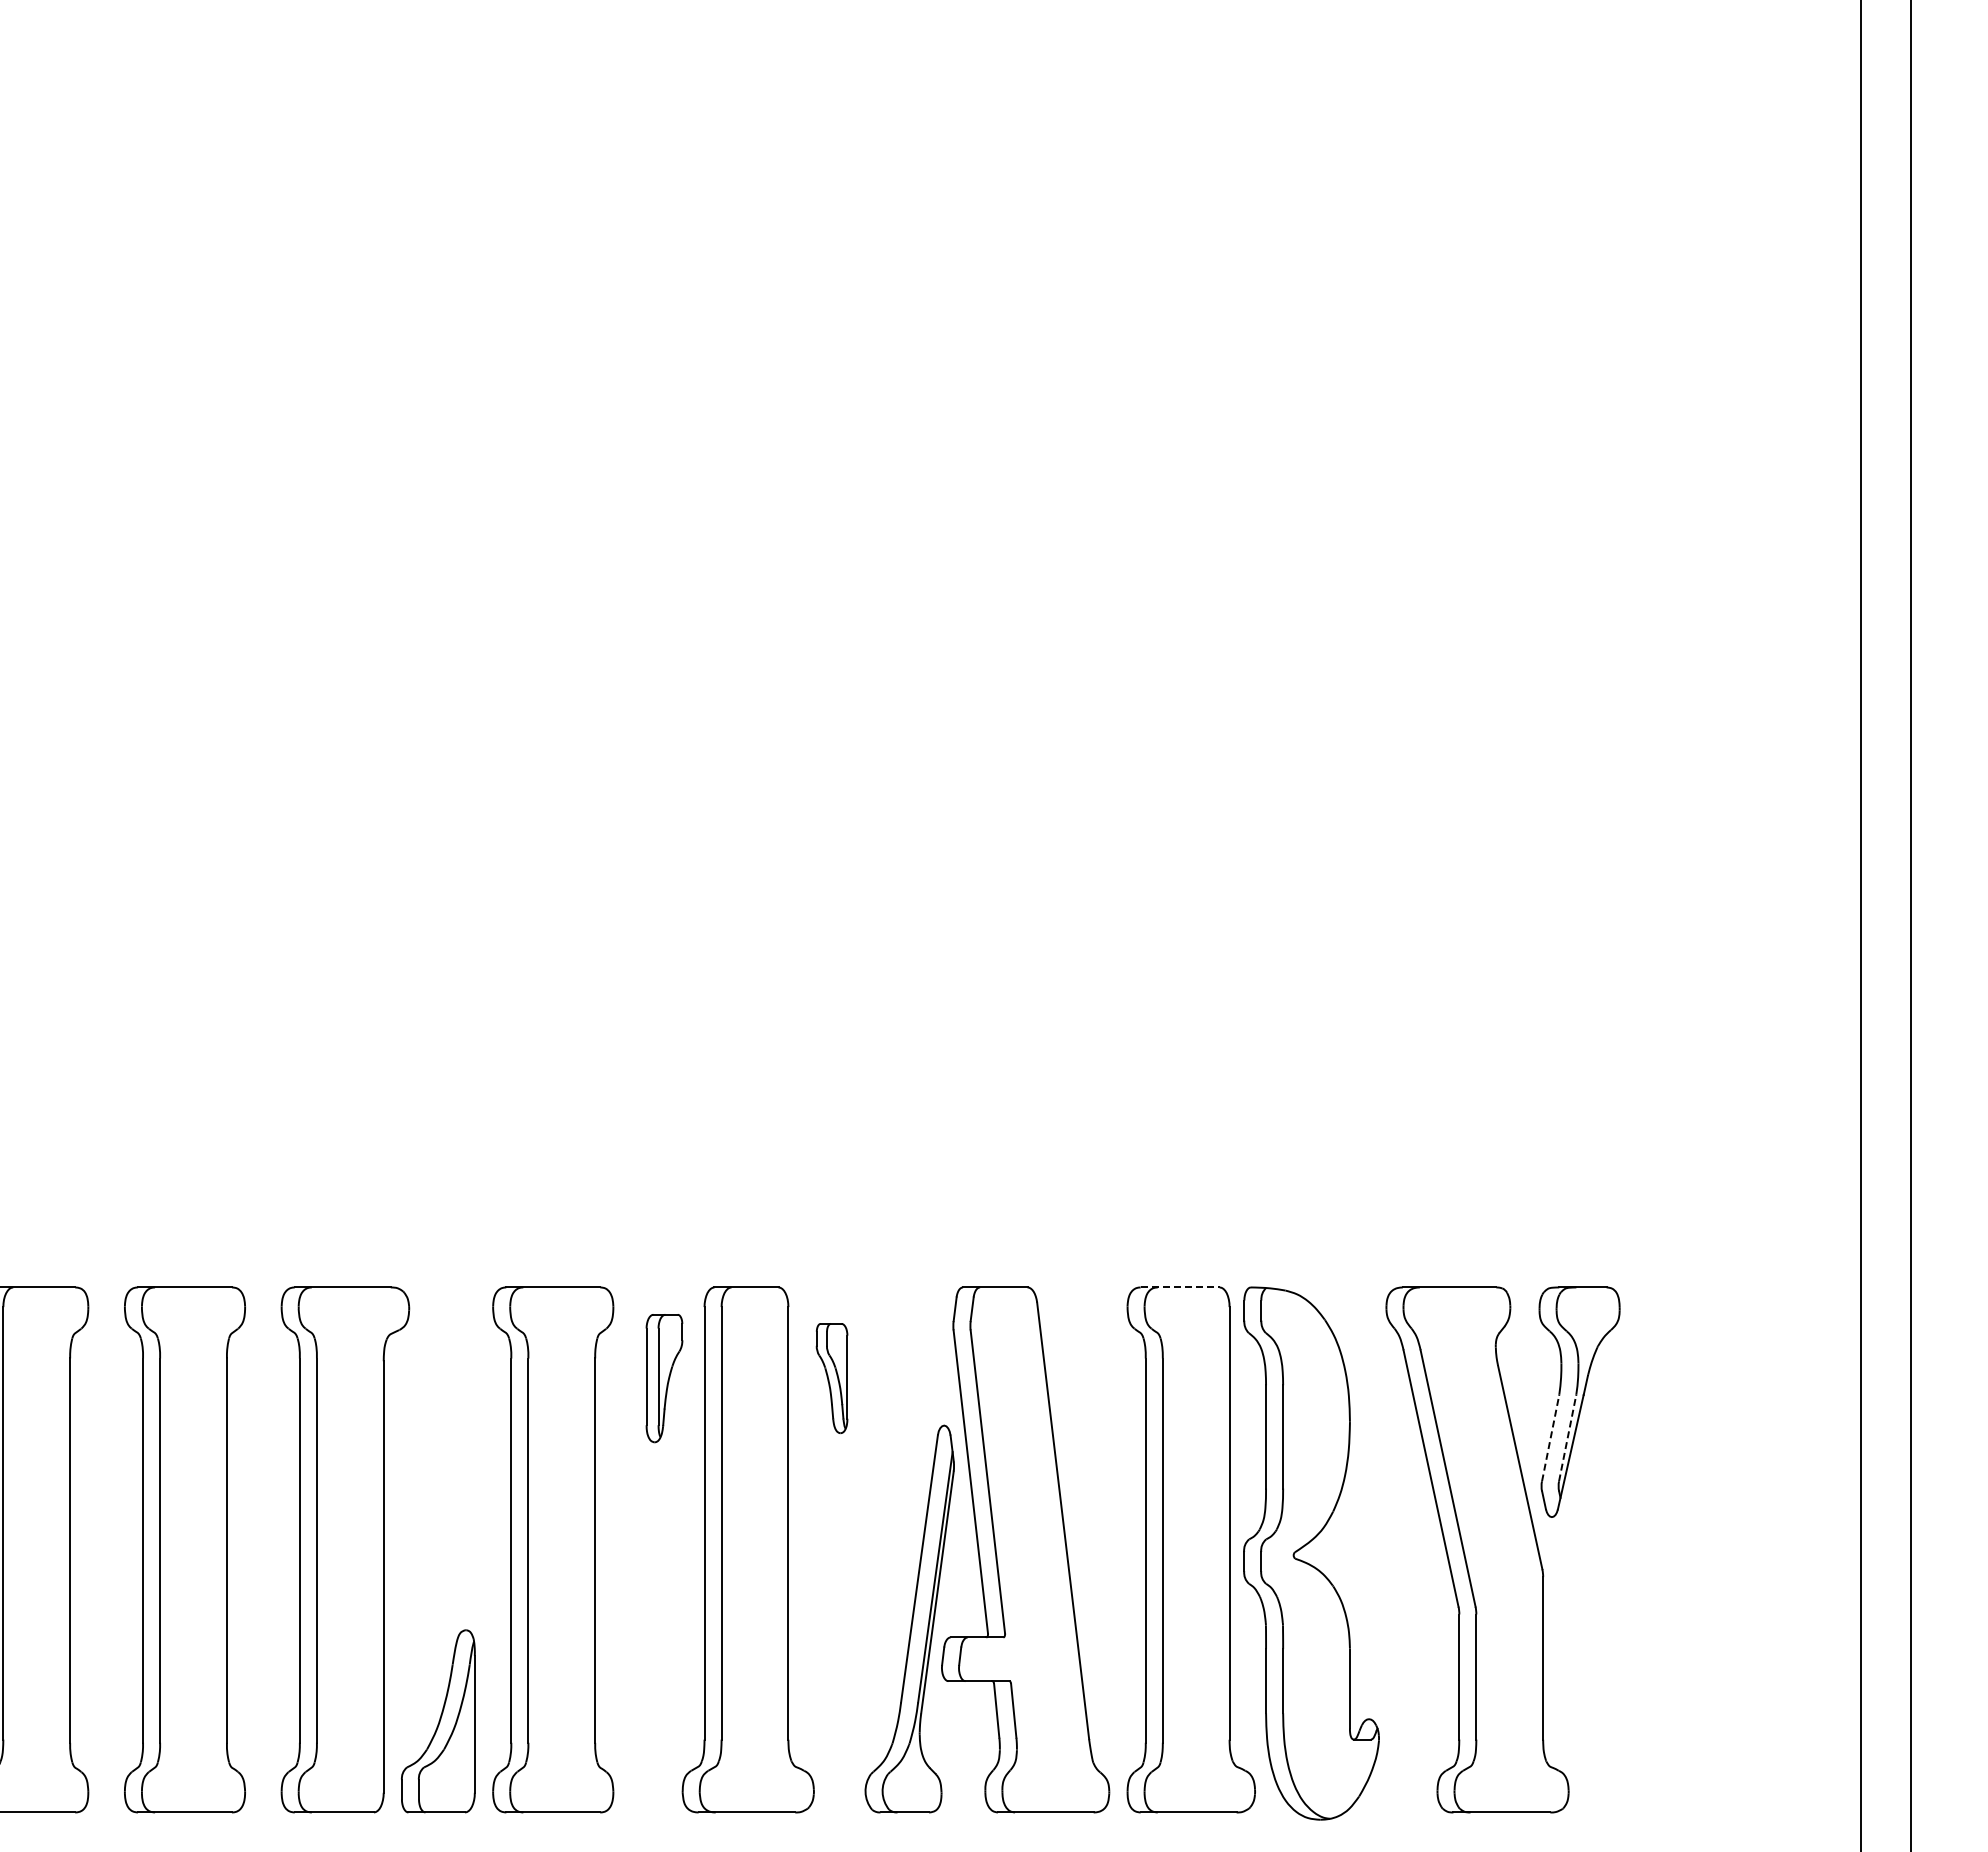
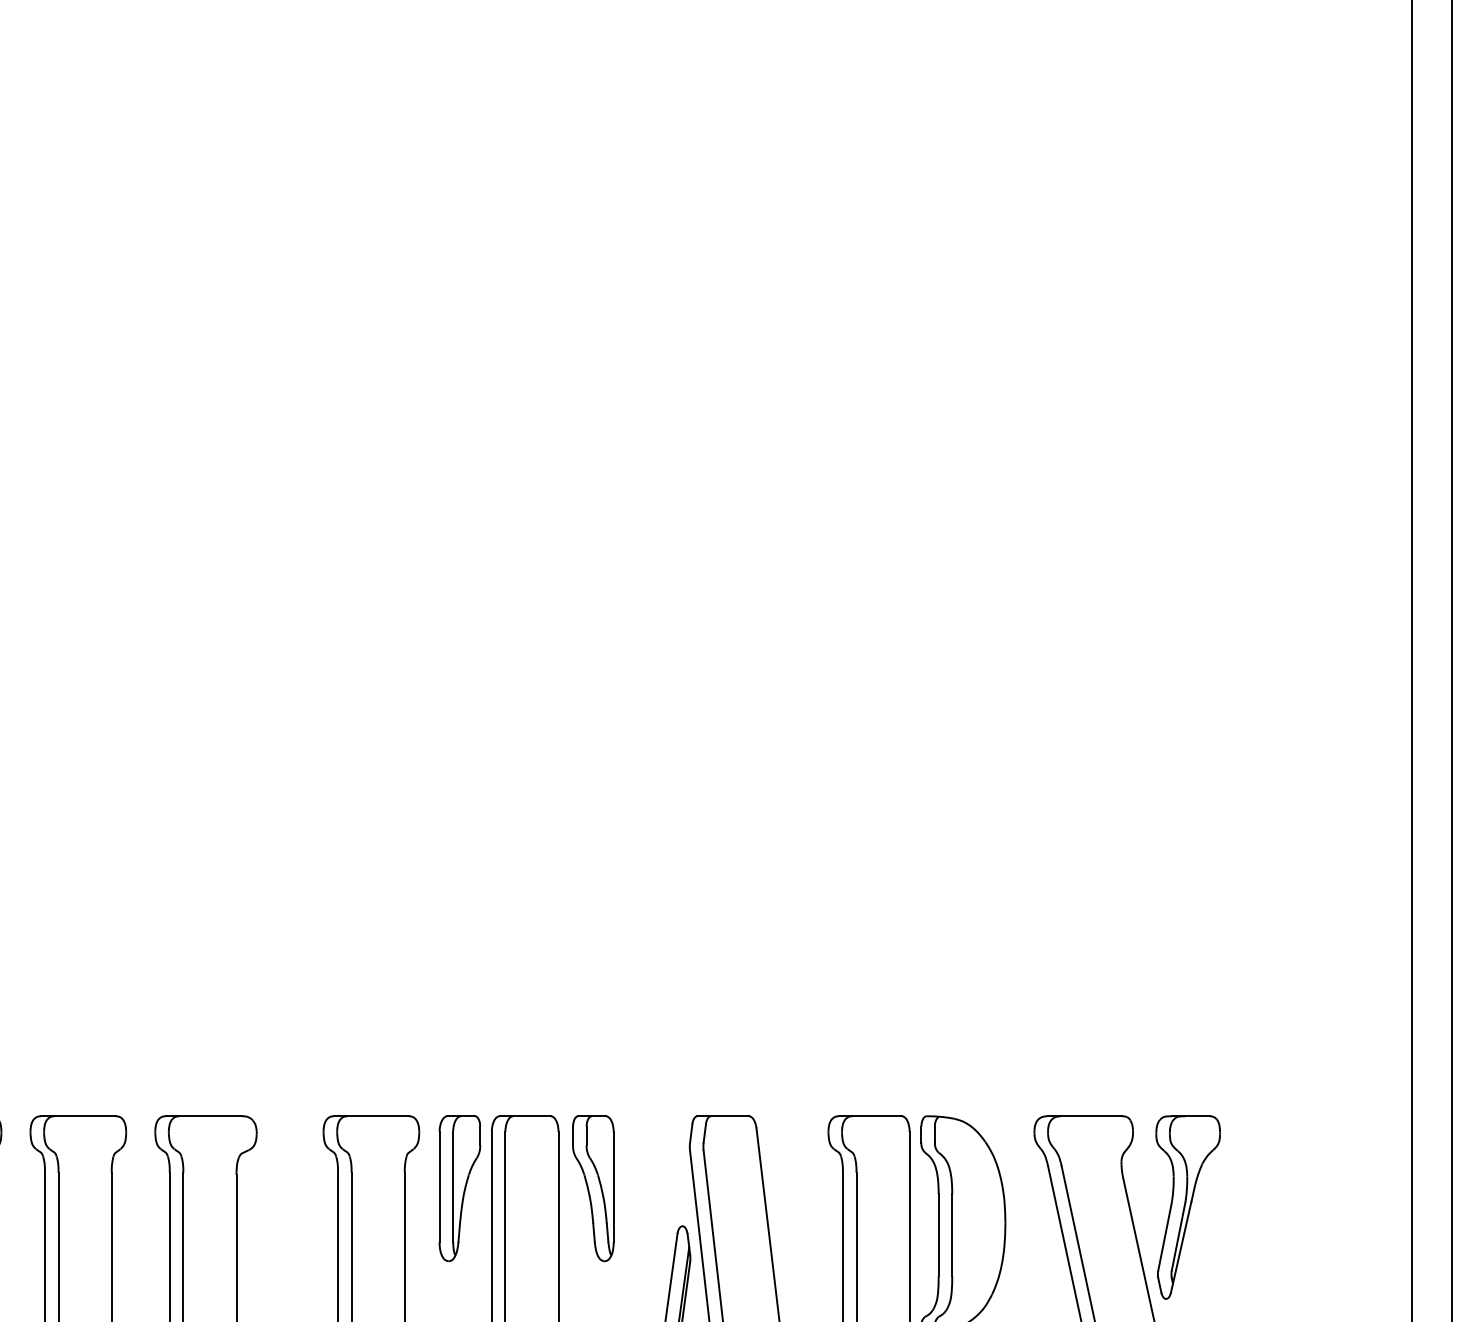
line: (1180, 1287) -> (870, 1116), dashed -> solid
part: (664, 1378) -> (459, 1188), size x1.43
part: (831, 1378) -> (592, 1188), size x1.67
line: (1550, 1438) -> (1165, 1236), dashed -> solid
line: (1567, 1438) -> (1178, 1236), dashed -> solid

